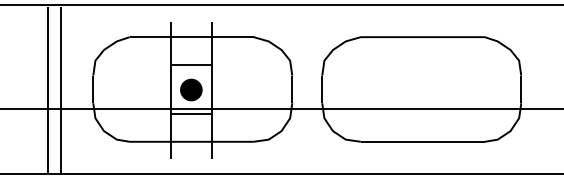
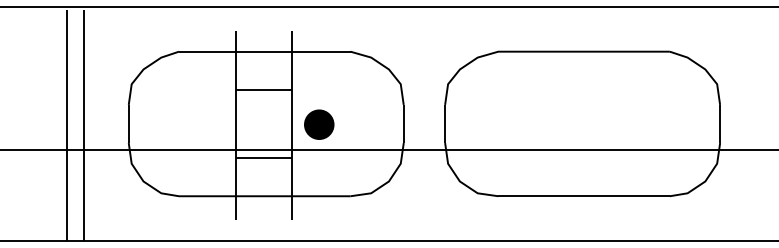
part: (191, 89) -> (319, 124), moved

